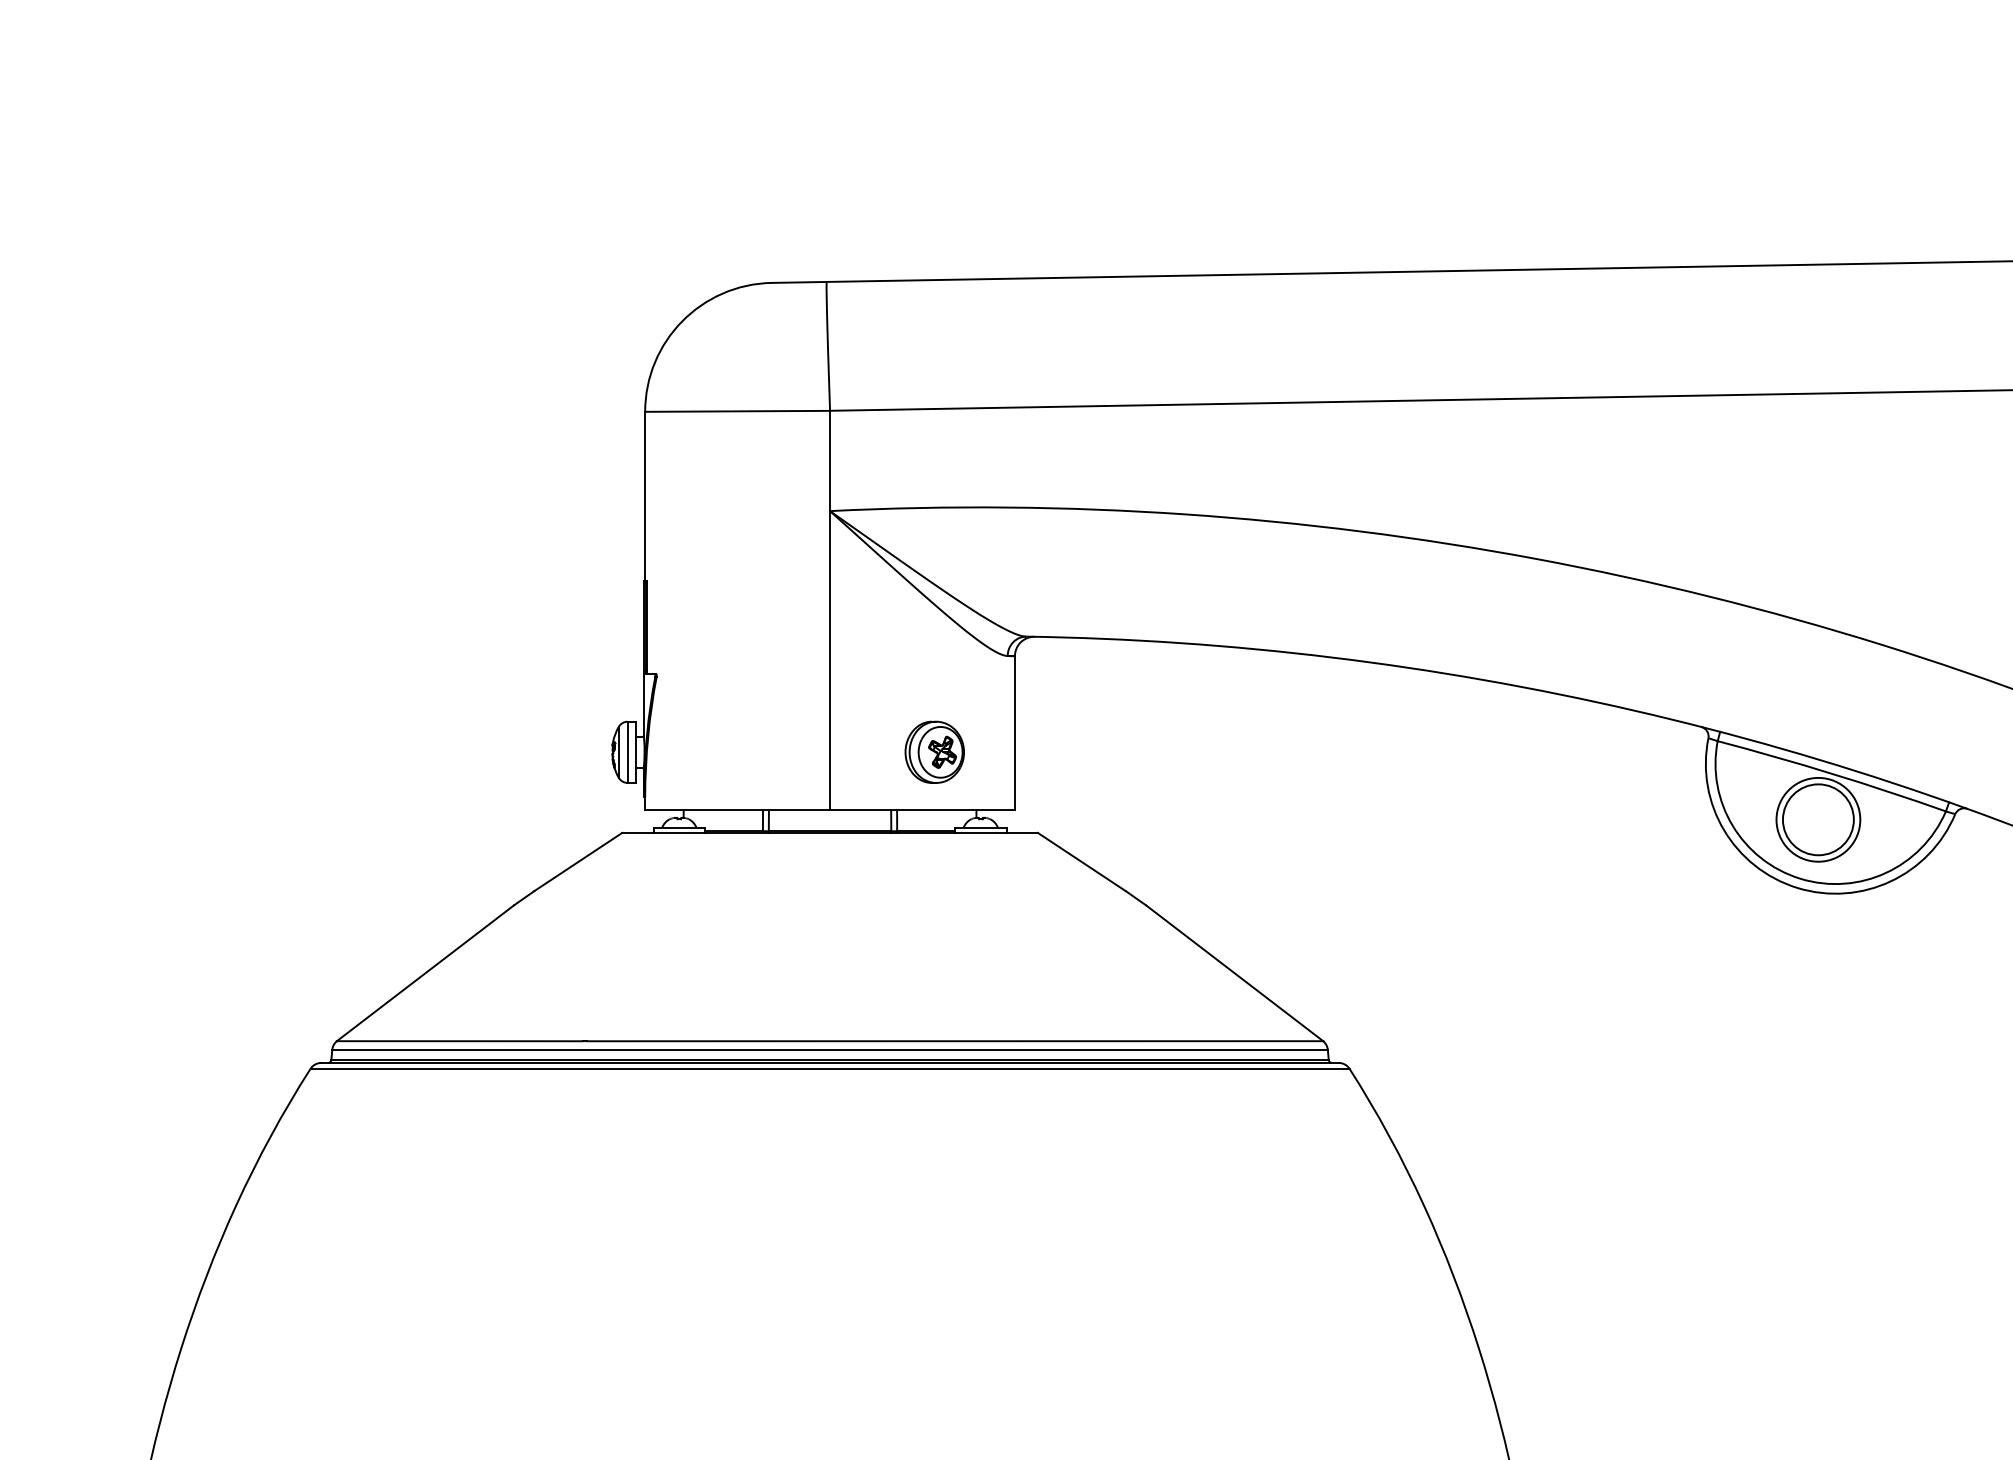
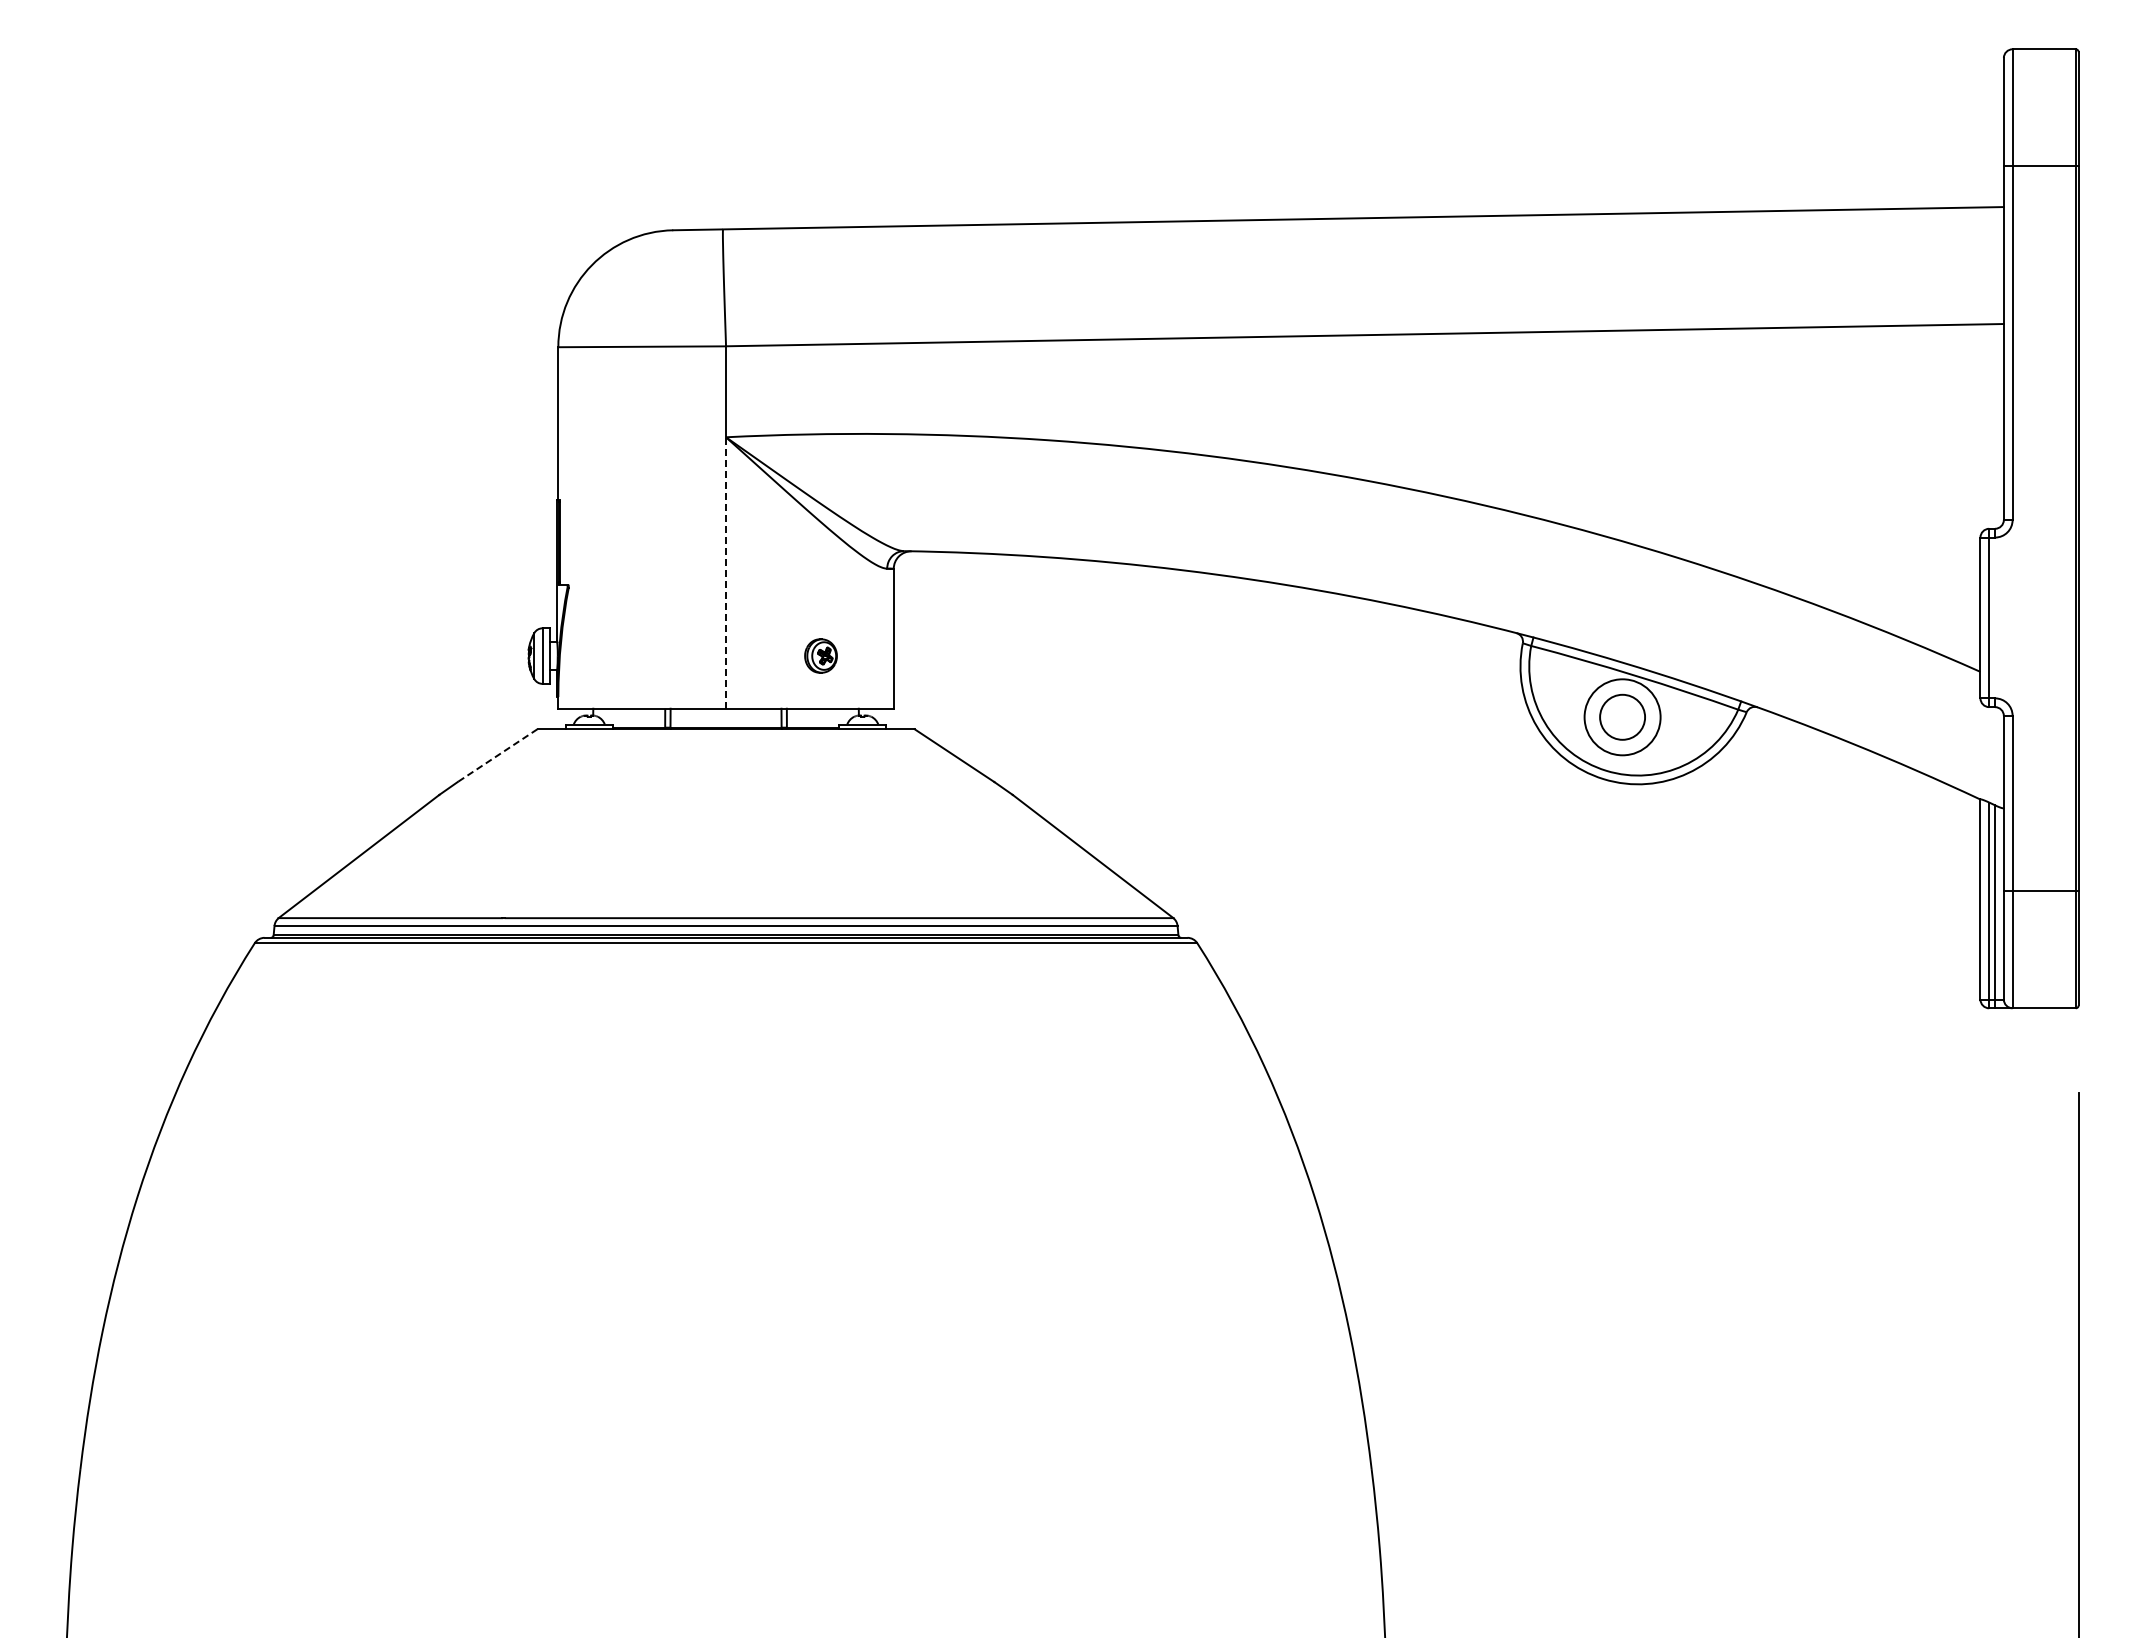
line: (829, 661) -> (725, 573), solid -> dashed
part: (934, 751) -> (820, 655), size x0.6
circle: (1818, 820) -> (1622, 717), size x0.7
line: (578, 861) -> (497, 755), solid -> dashed

